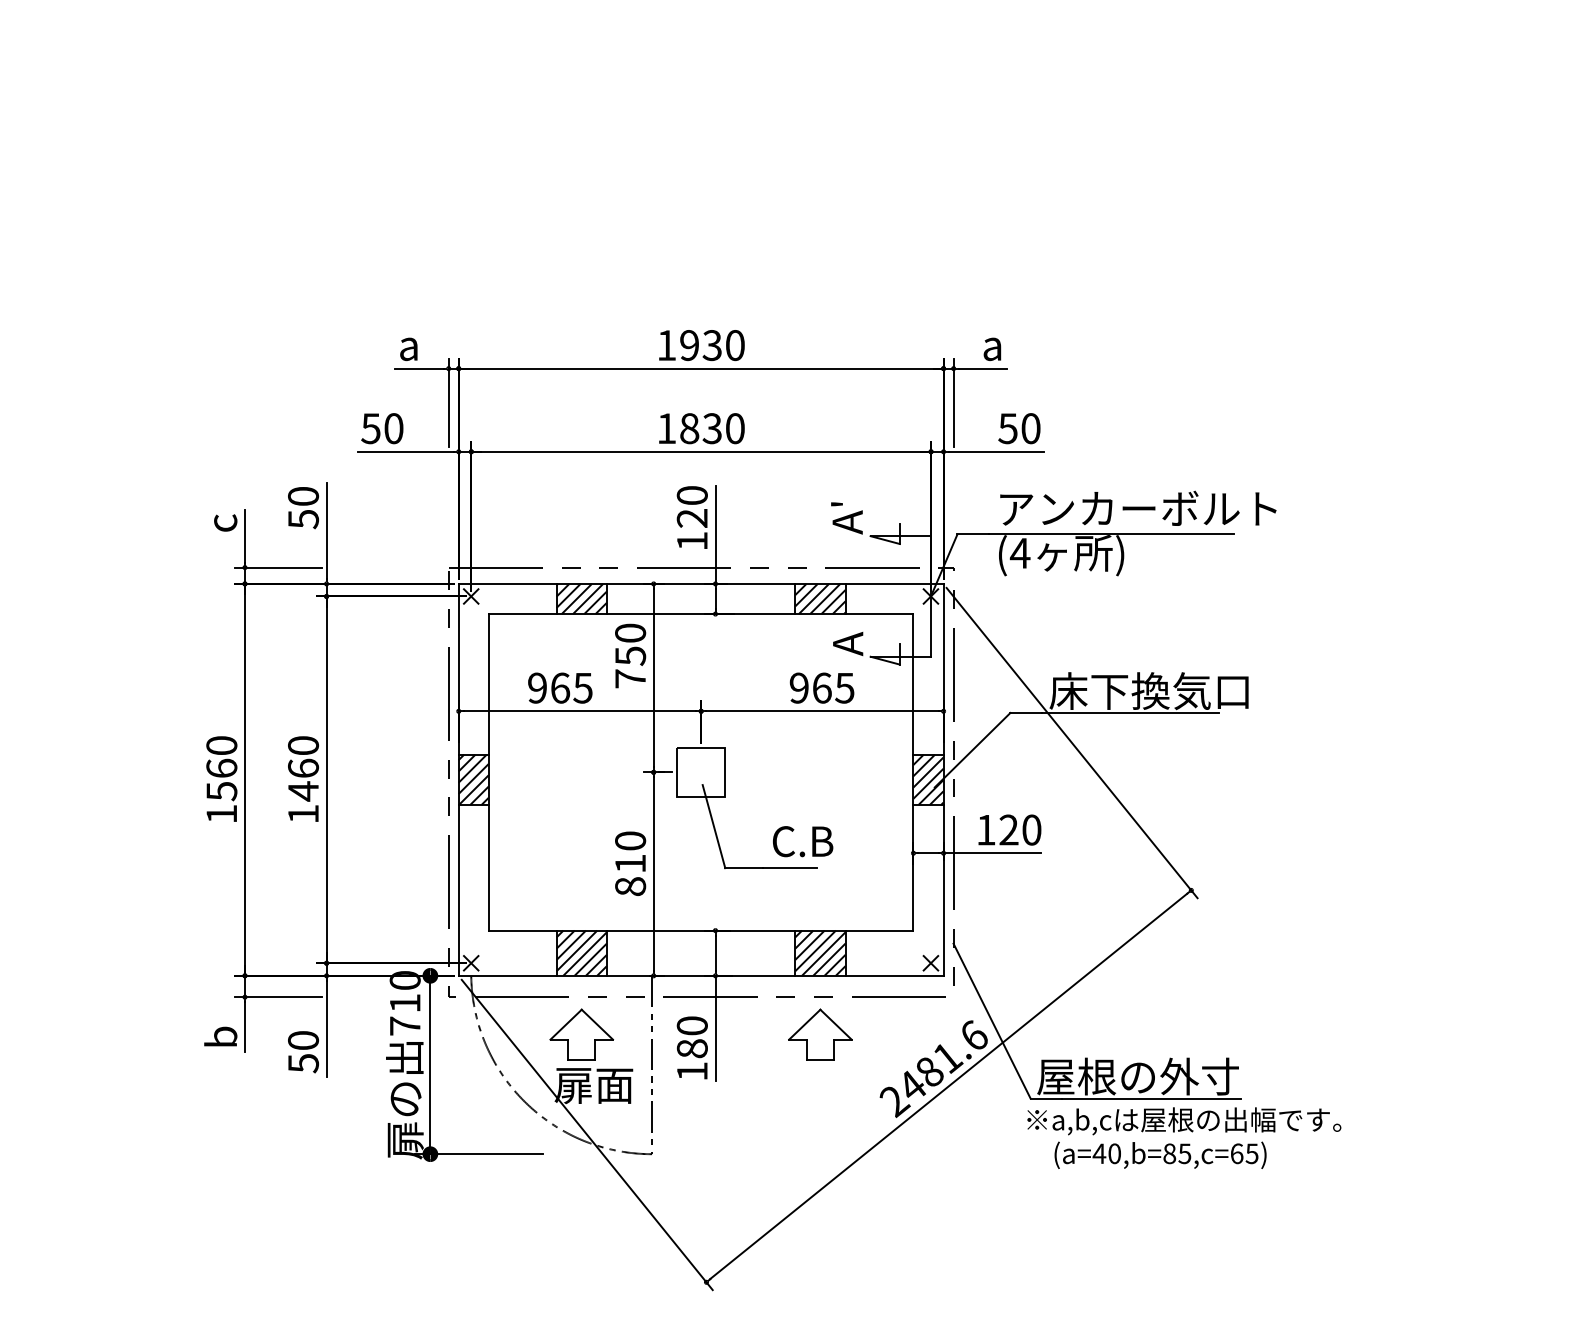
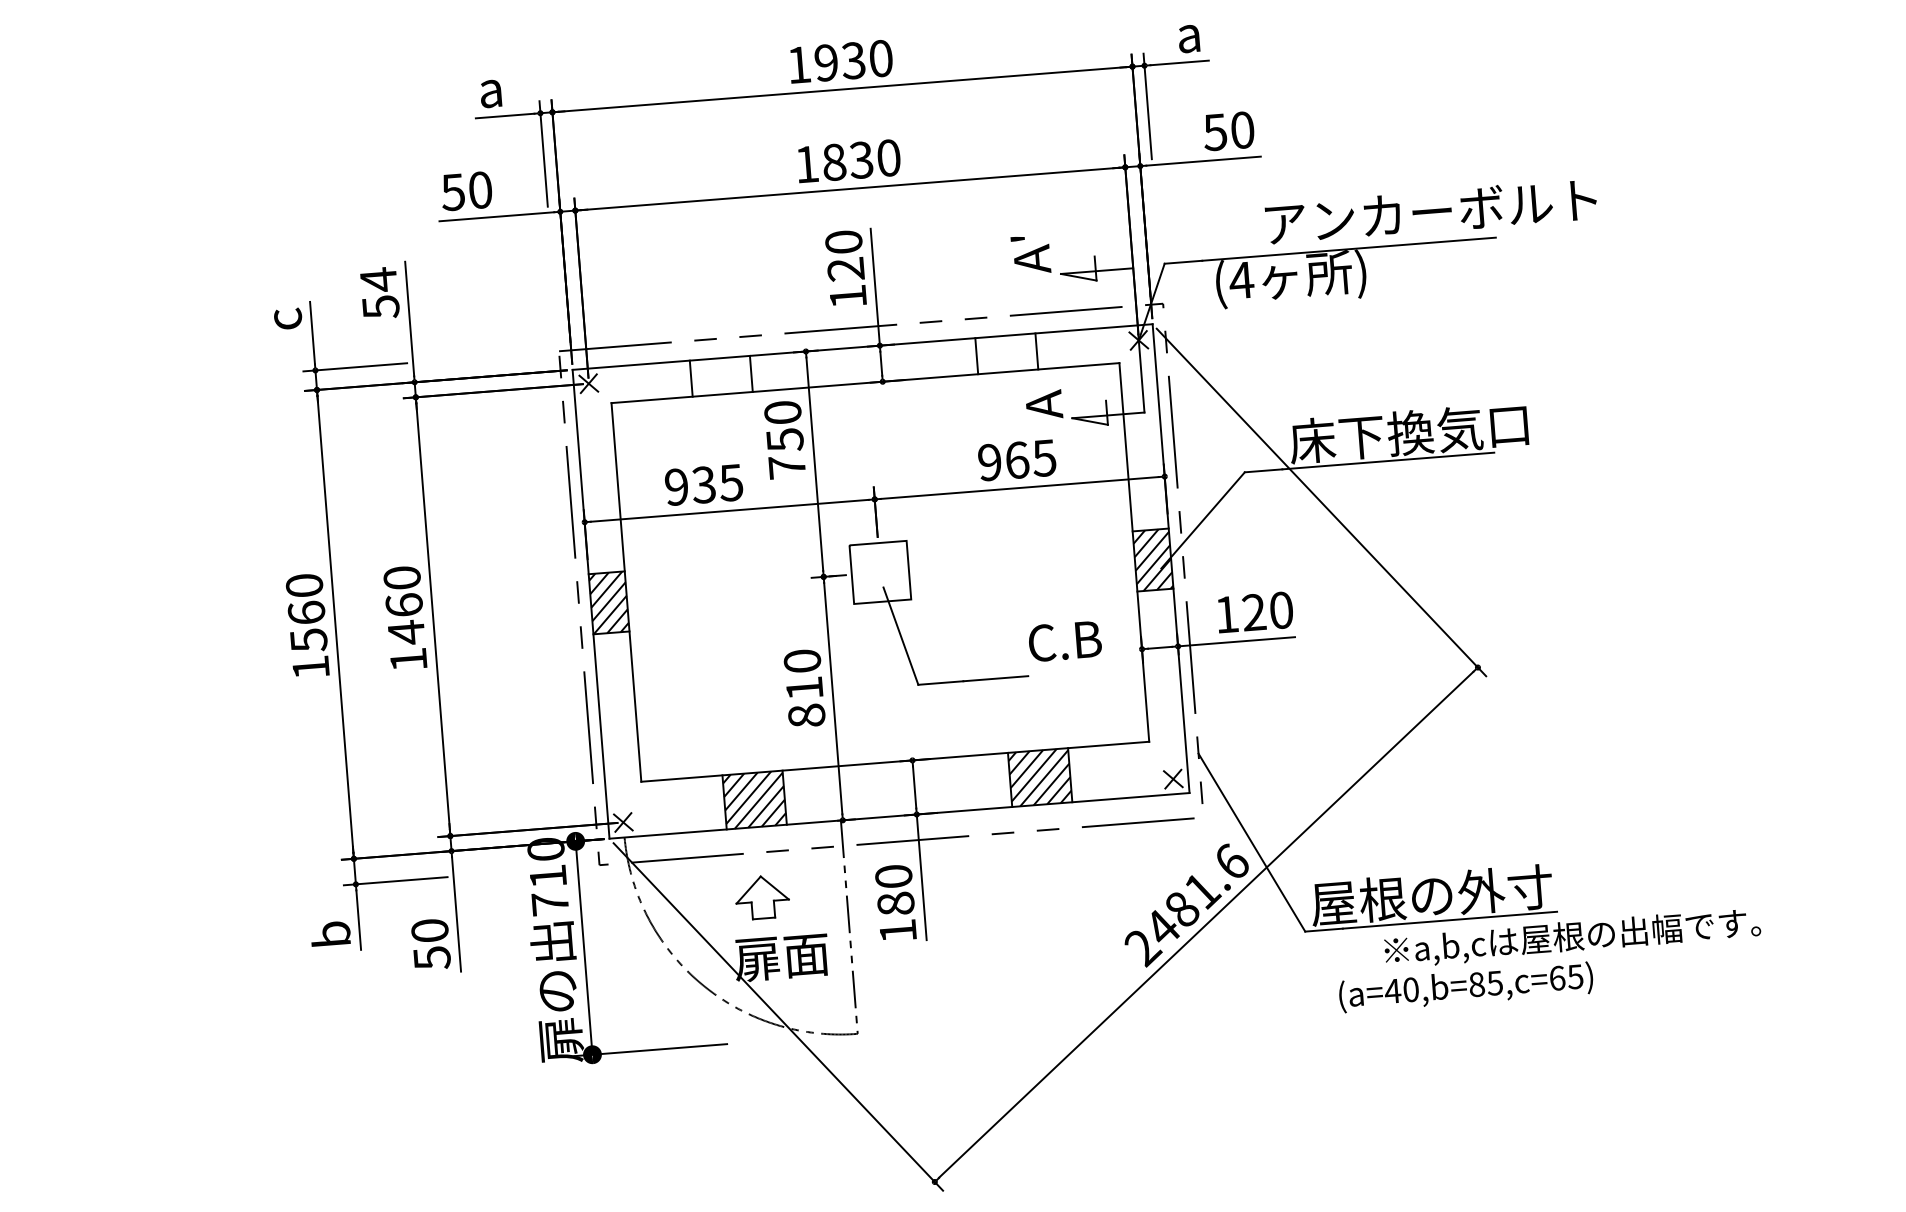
text: (303, 496) -> (378, 279), 50 -> 54
text: (1138, 507) -> (1431, 210), moved
hatch: (581, 598) -> (720, 375), removed
hatch: (820, 598) -> (1006, 353), removed
text: (560, 687) -> (704, 484), 965 -> 935
text: (803, 841) -> (1065, 641), moved
part: (581, 1034) -> (762, 897), size x0.7
part: (820, 1034) -> (1047, 874), removed
text: (1184, 1121) -> (1572, 938), moved

